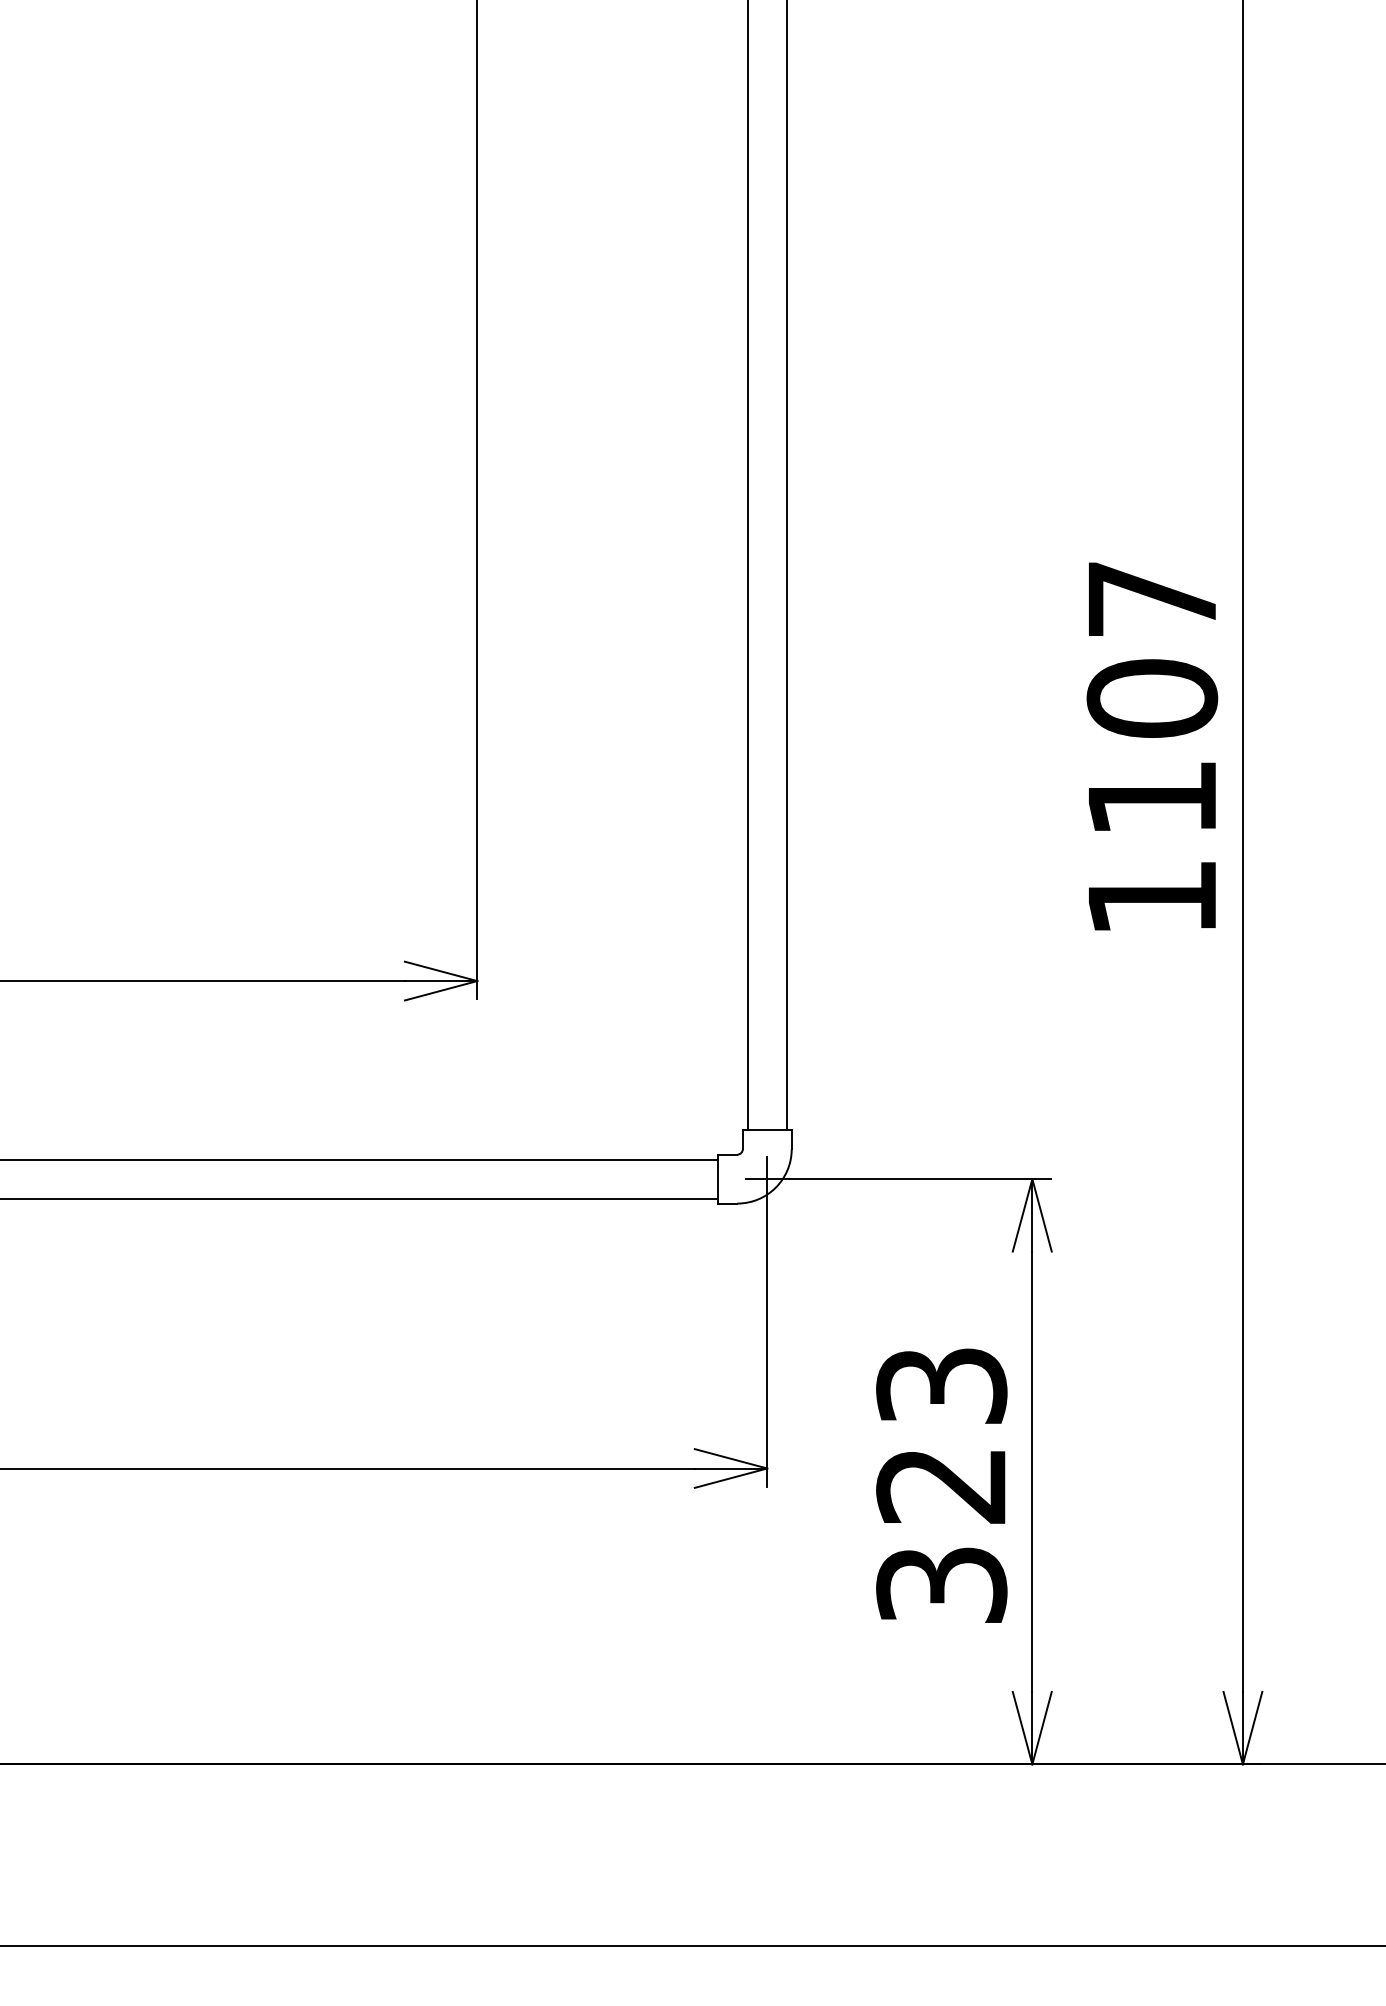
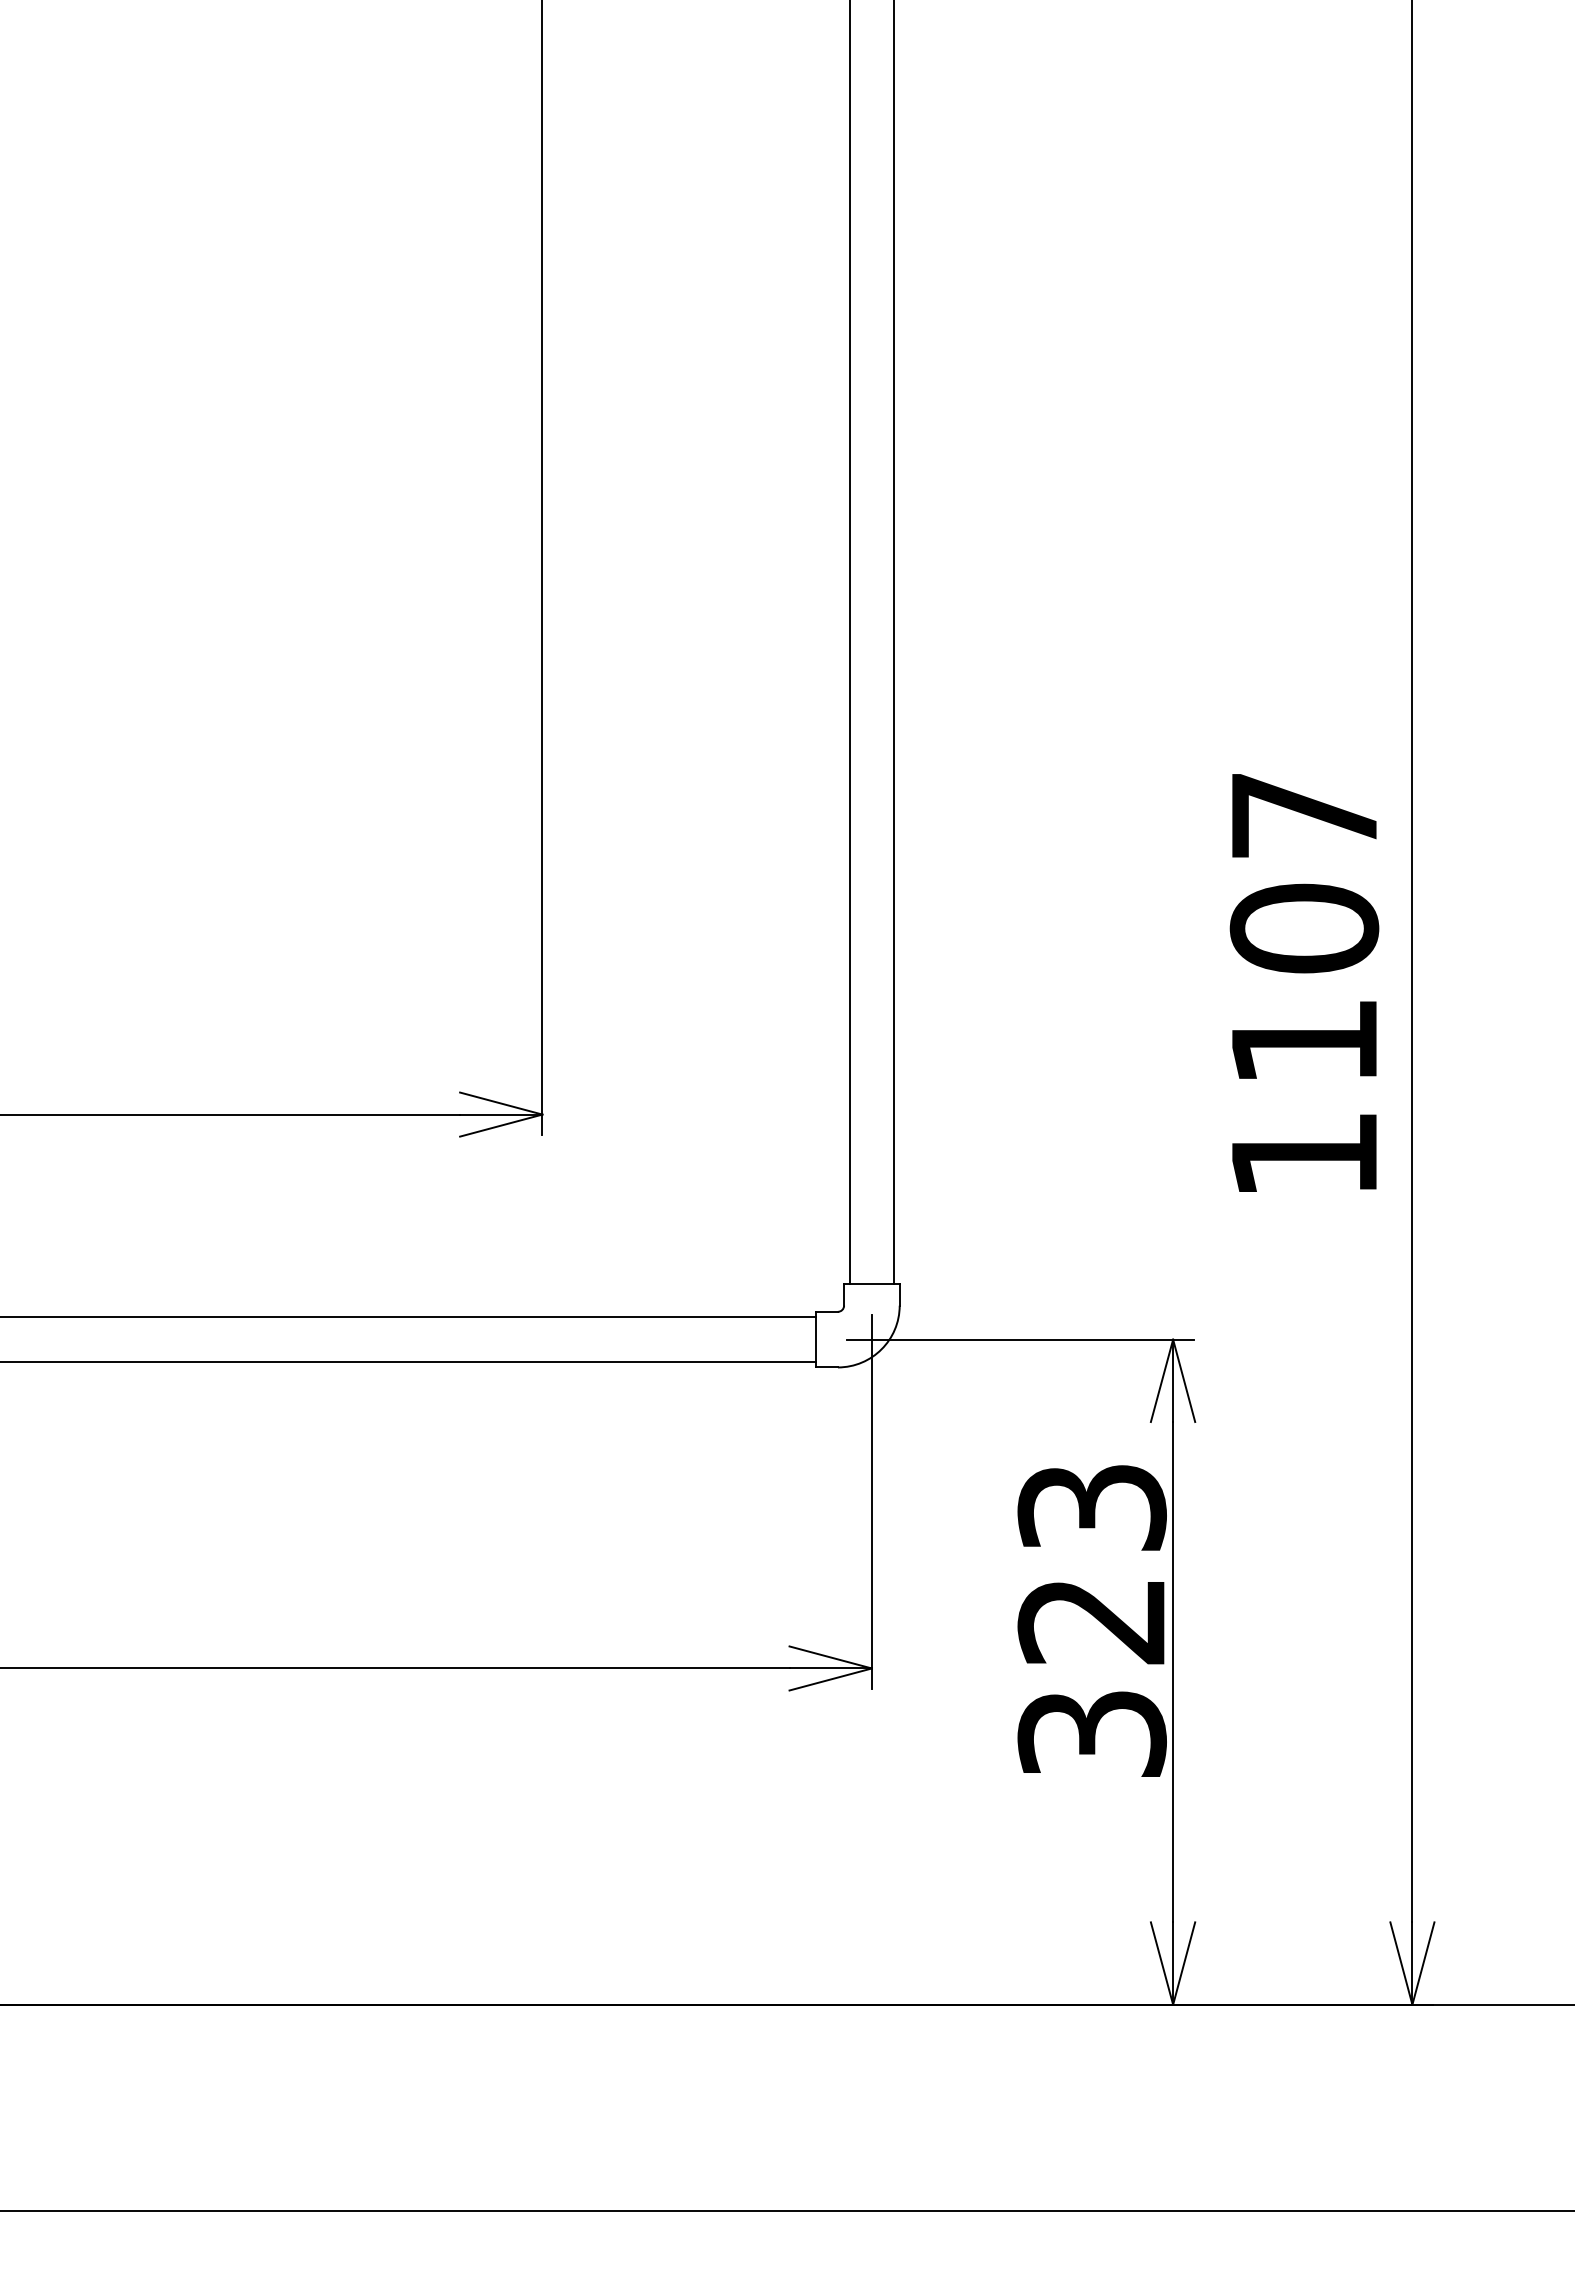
text: (1152, 746) -> (1304, 982), moved
text: (941, 1485) -> (1091, 1620), moved

